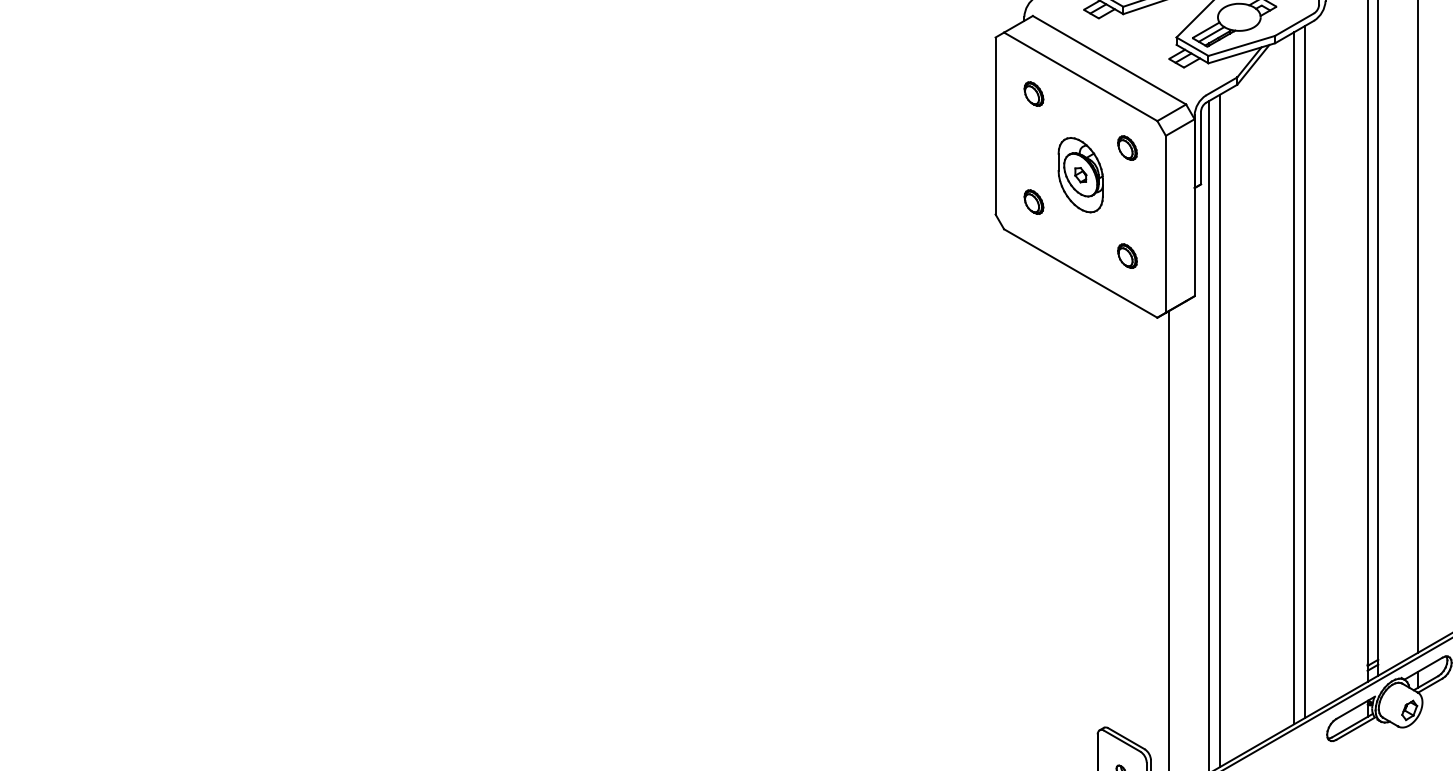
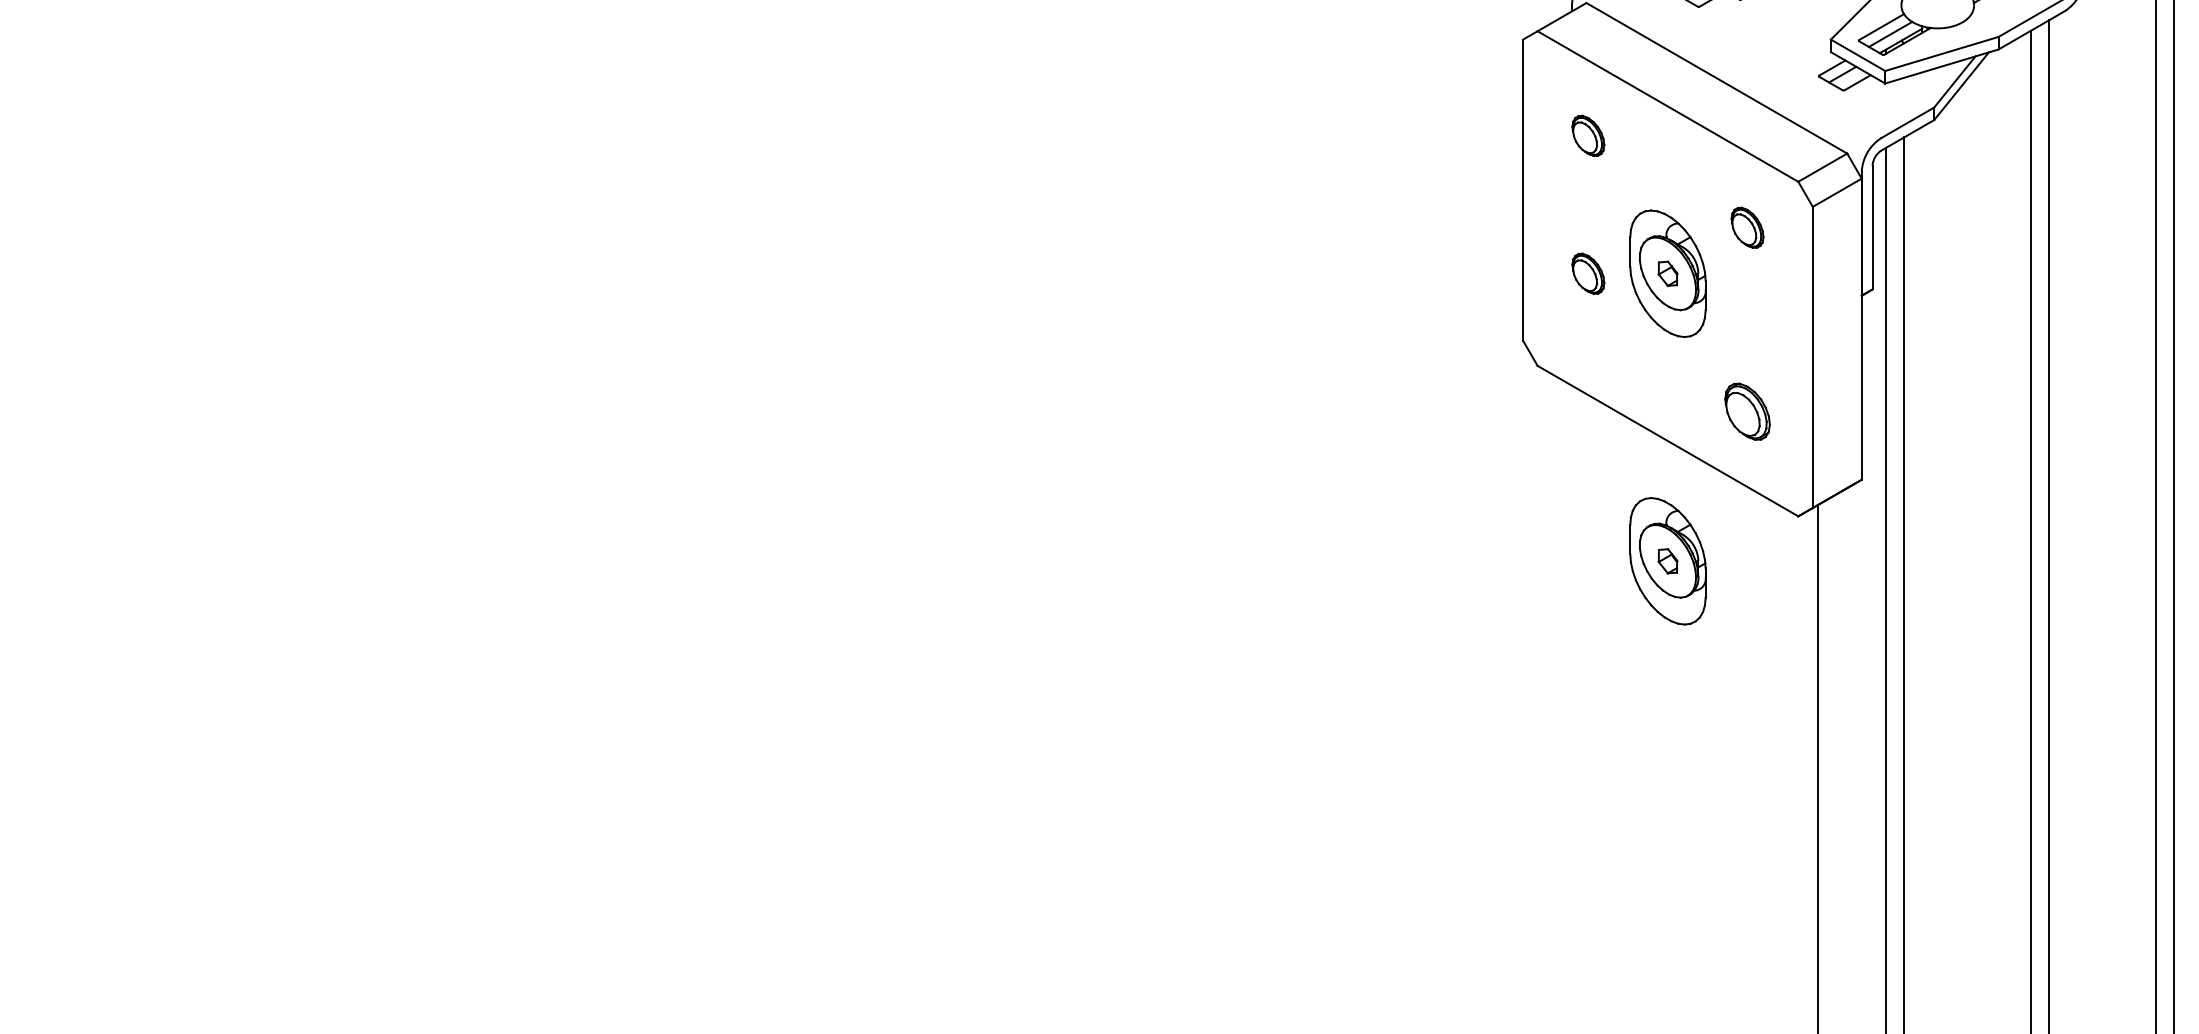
part: (1033, 201) -> (1587, 272), moved
part: (1127, 255) -> (1747, 410), size x1.4
part: (1080, 344) -> (1667, 561), added

